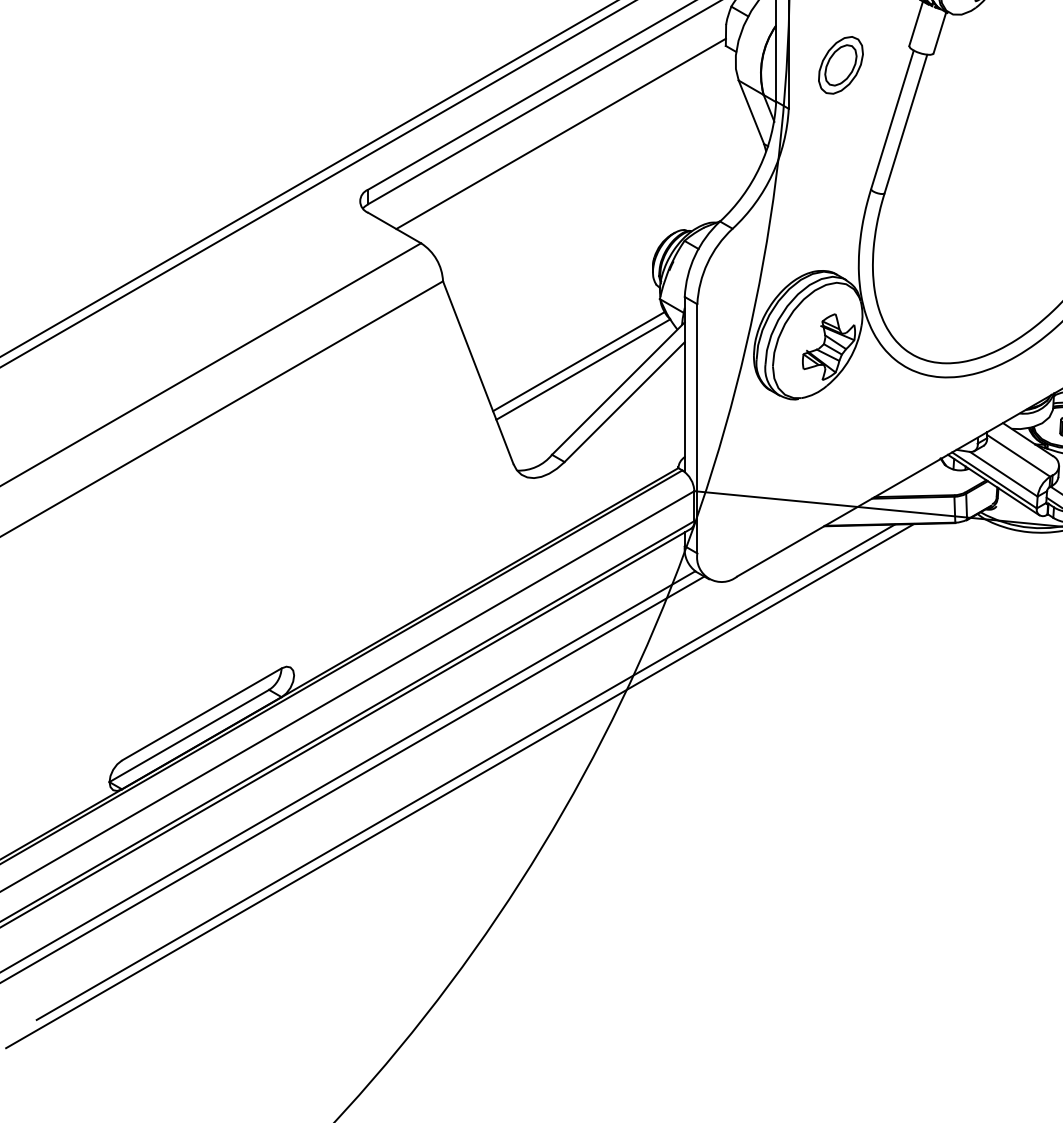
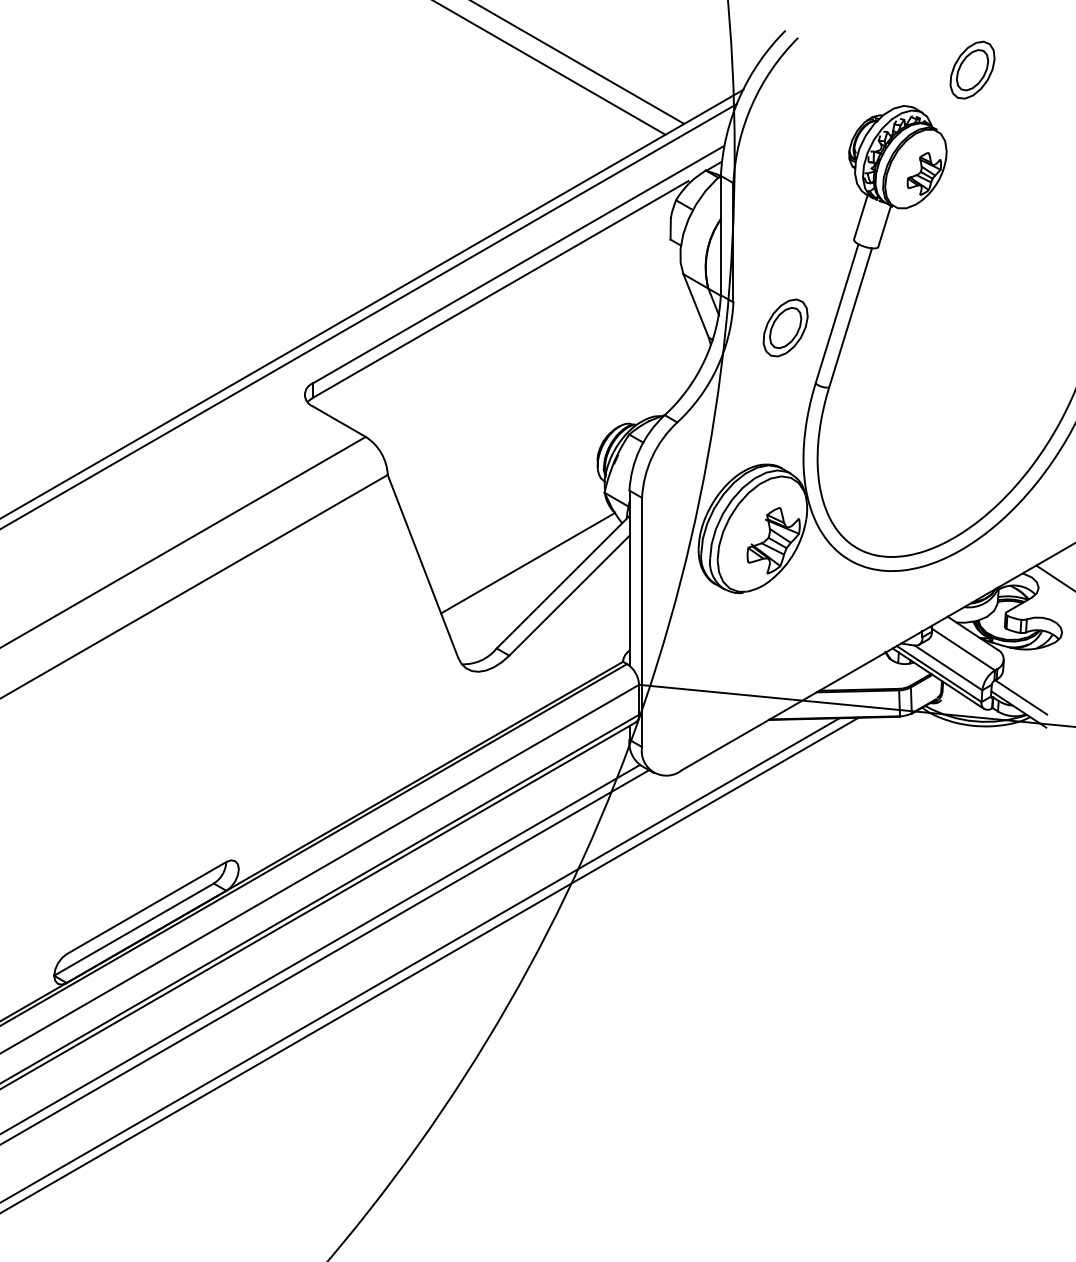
part: (840, 64) -> (785, 327), moved
line: (560, 133) -> (505, 327), removed
line: (578, 360) -> (523, 554), removed

